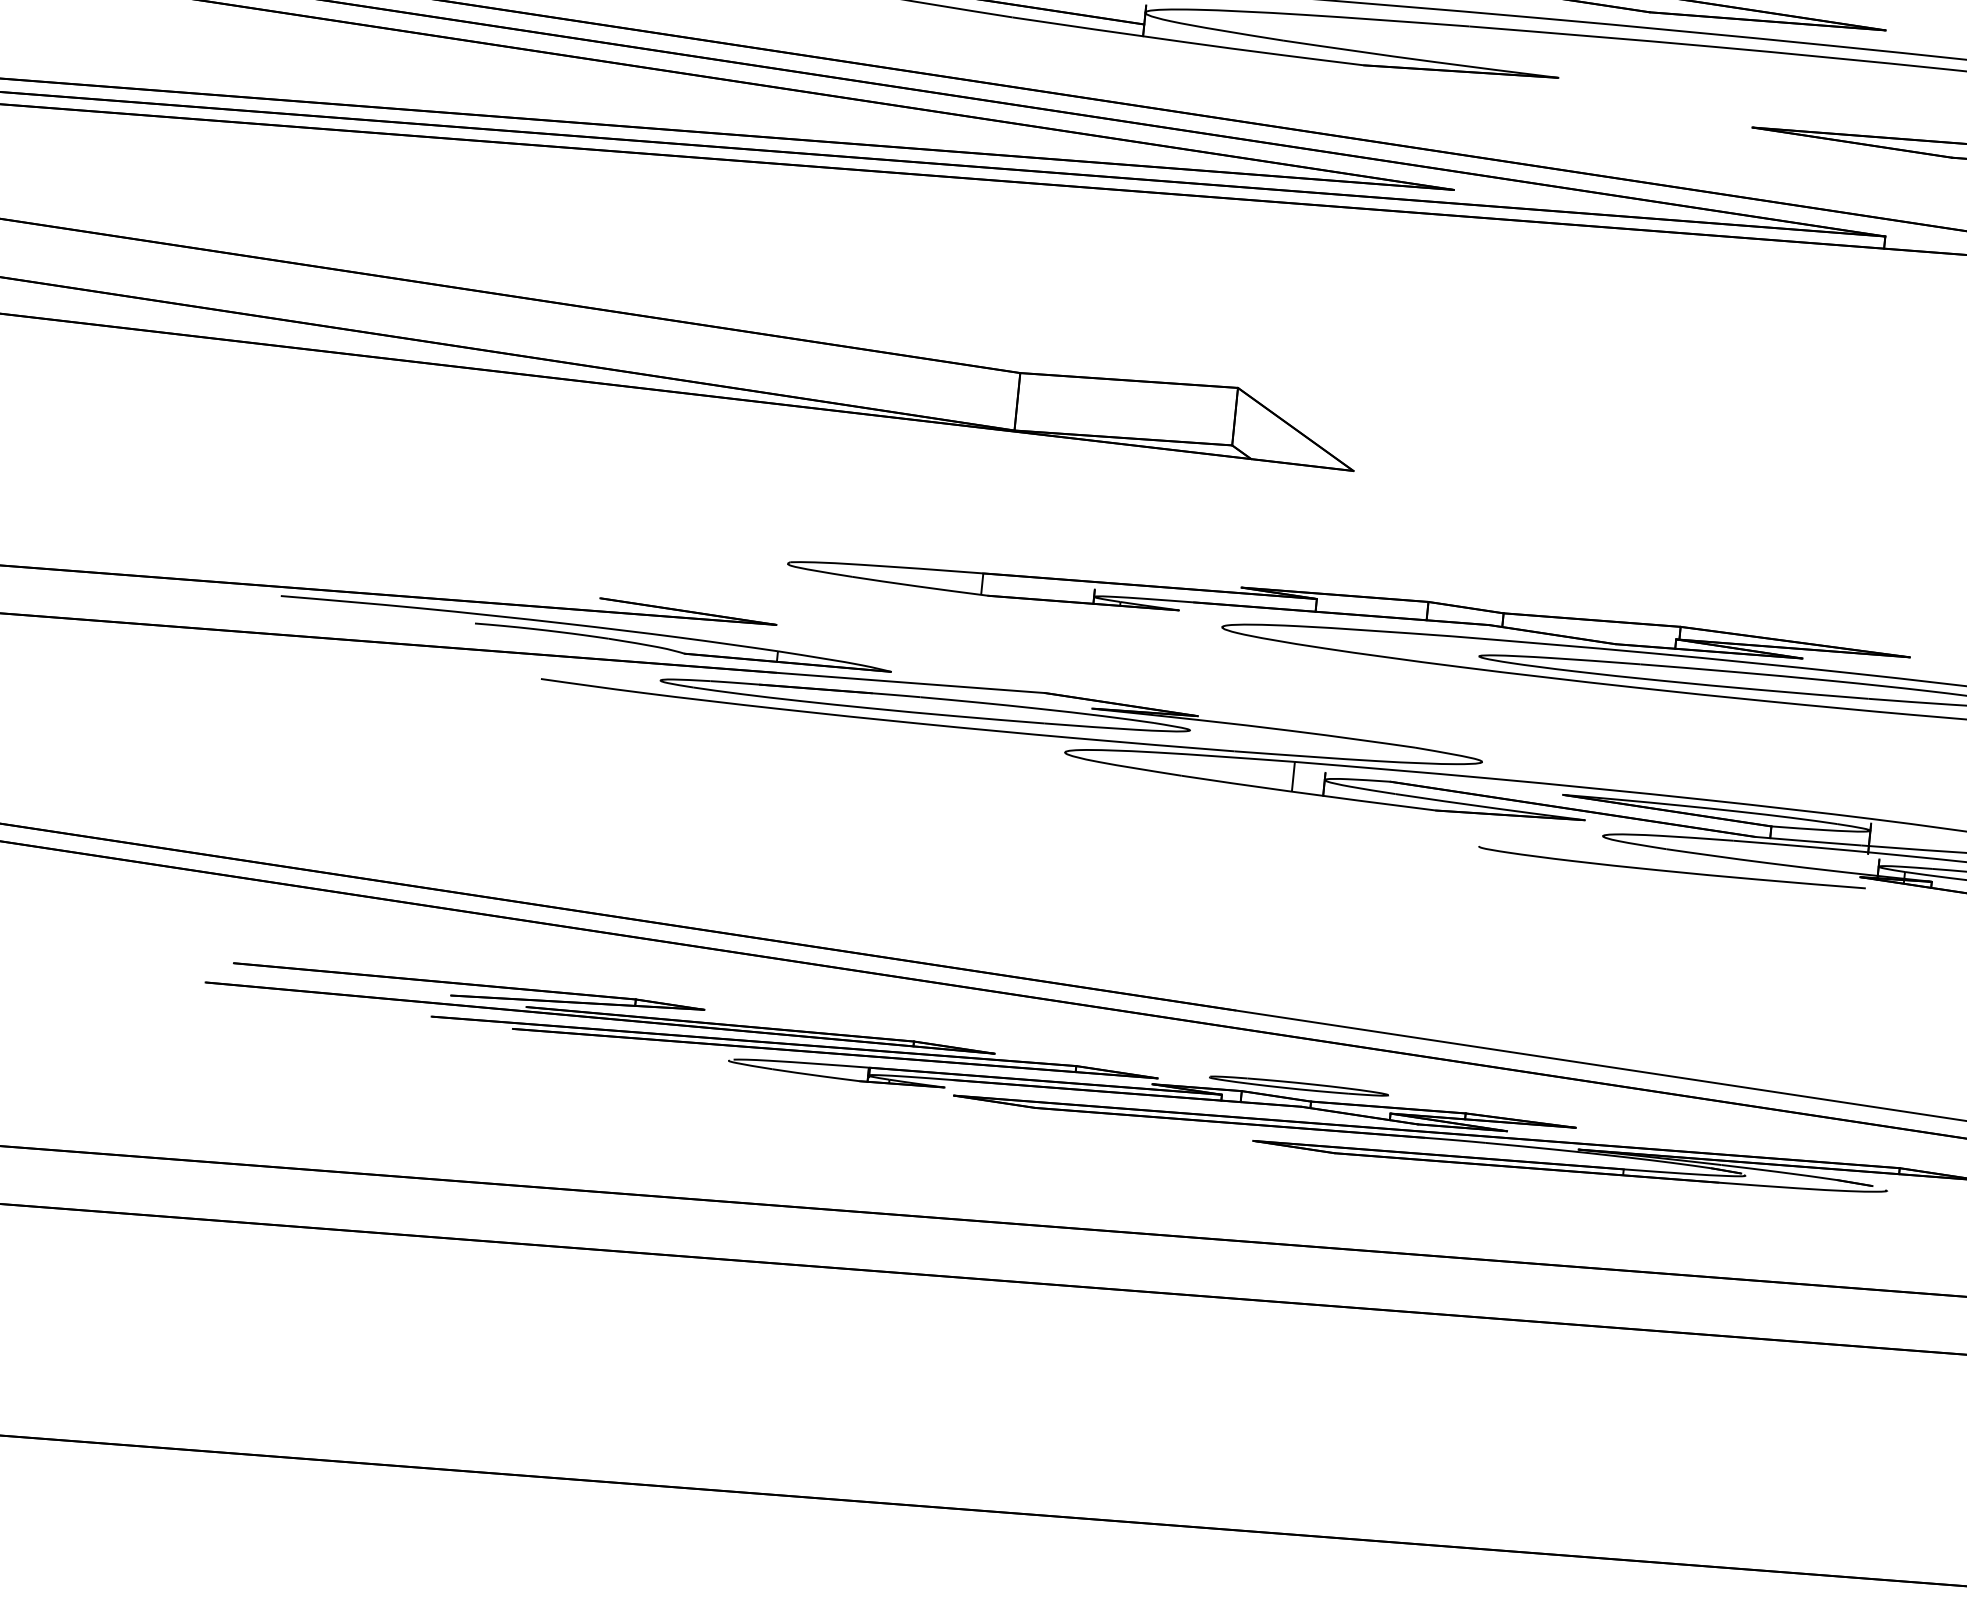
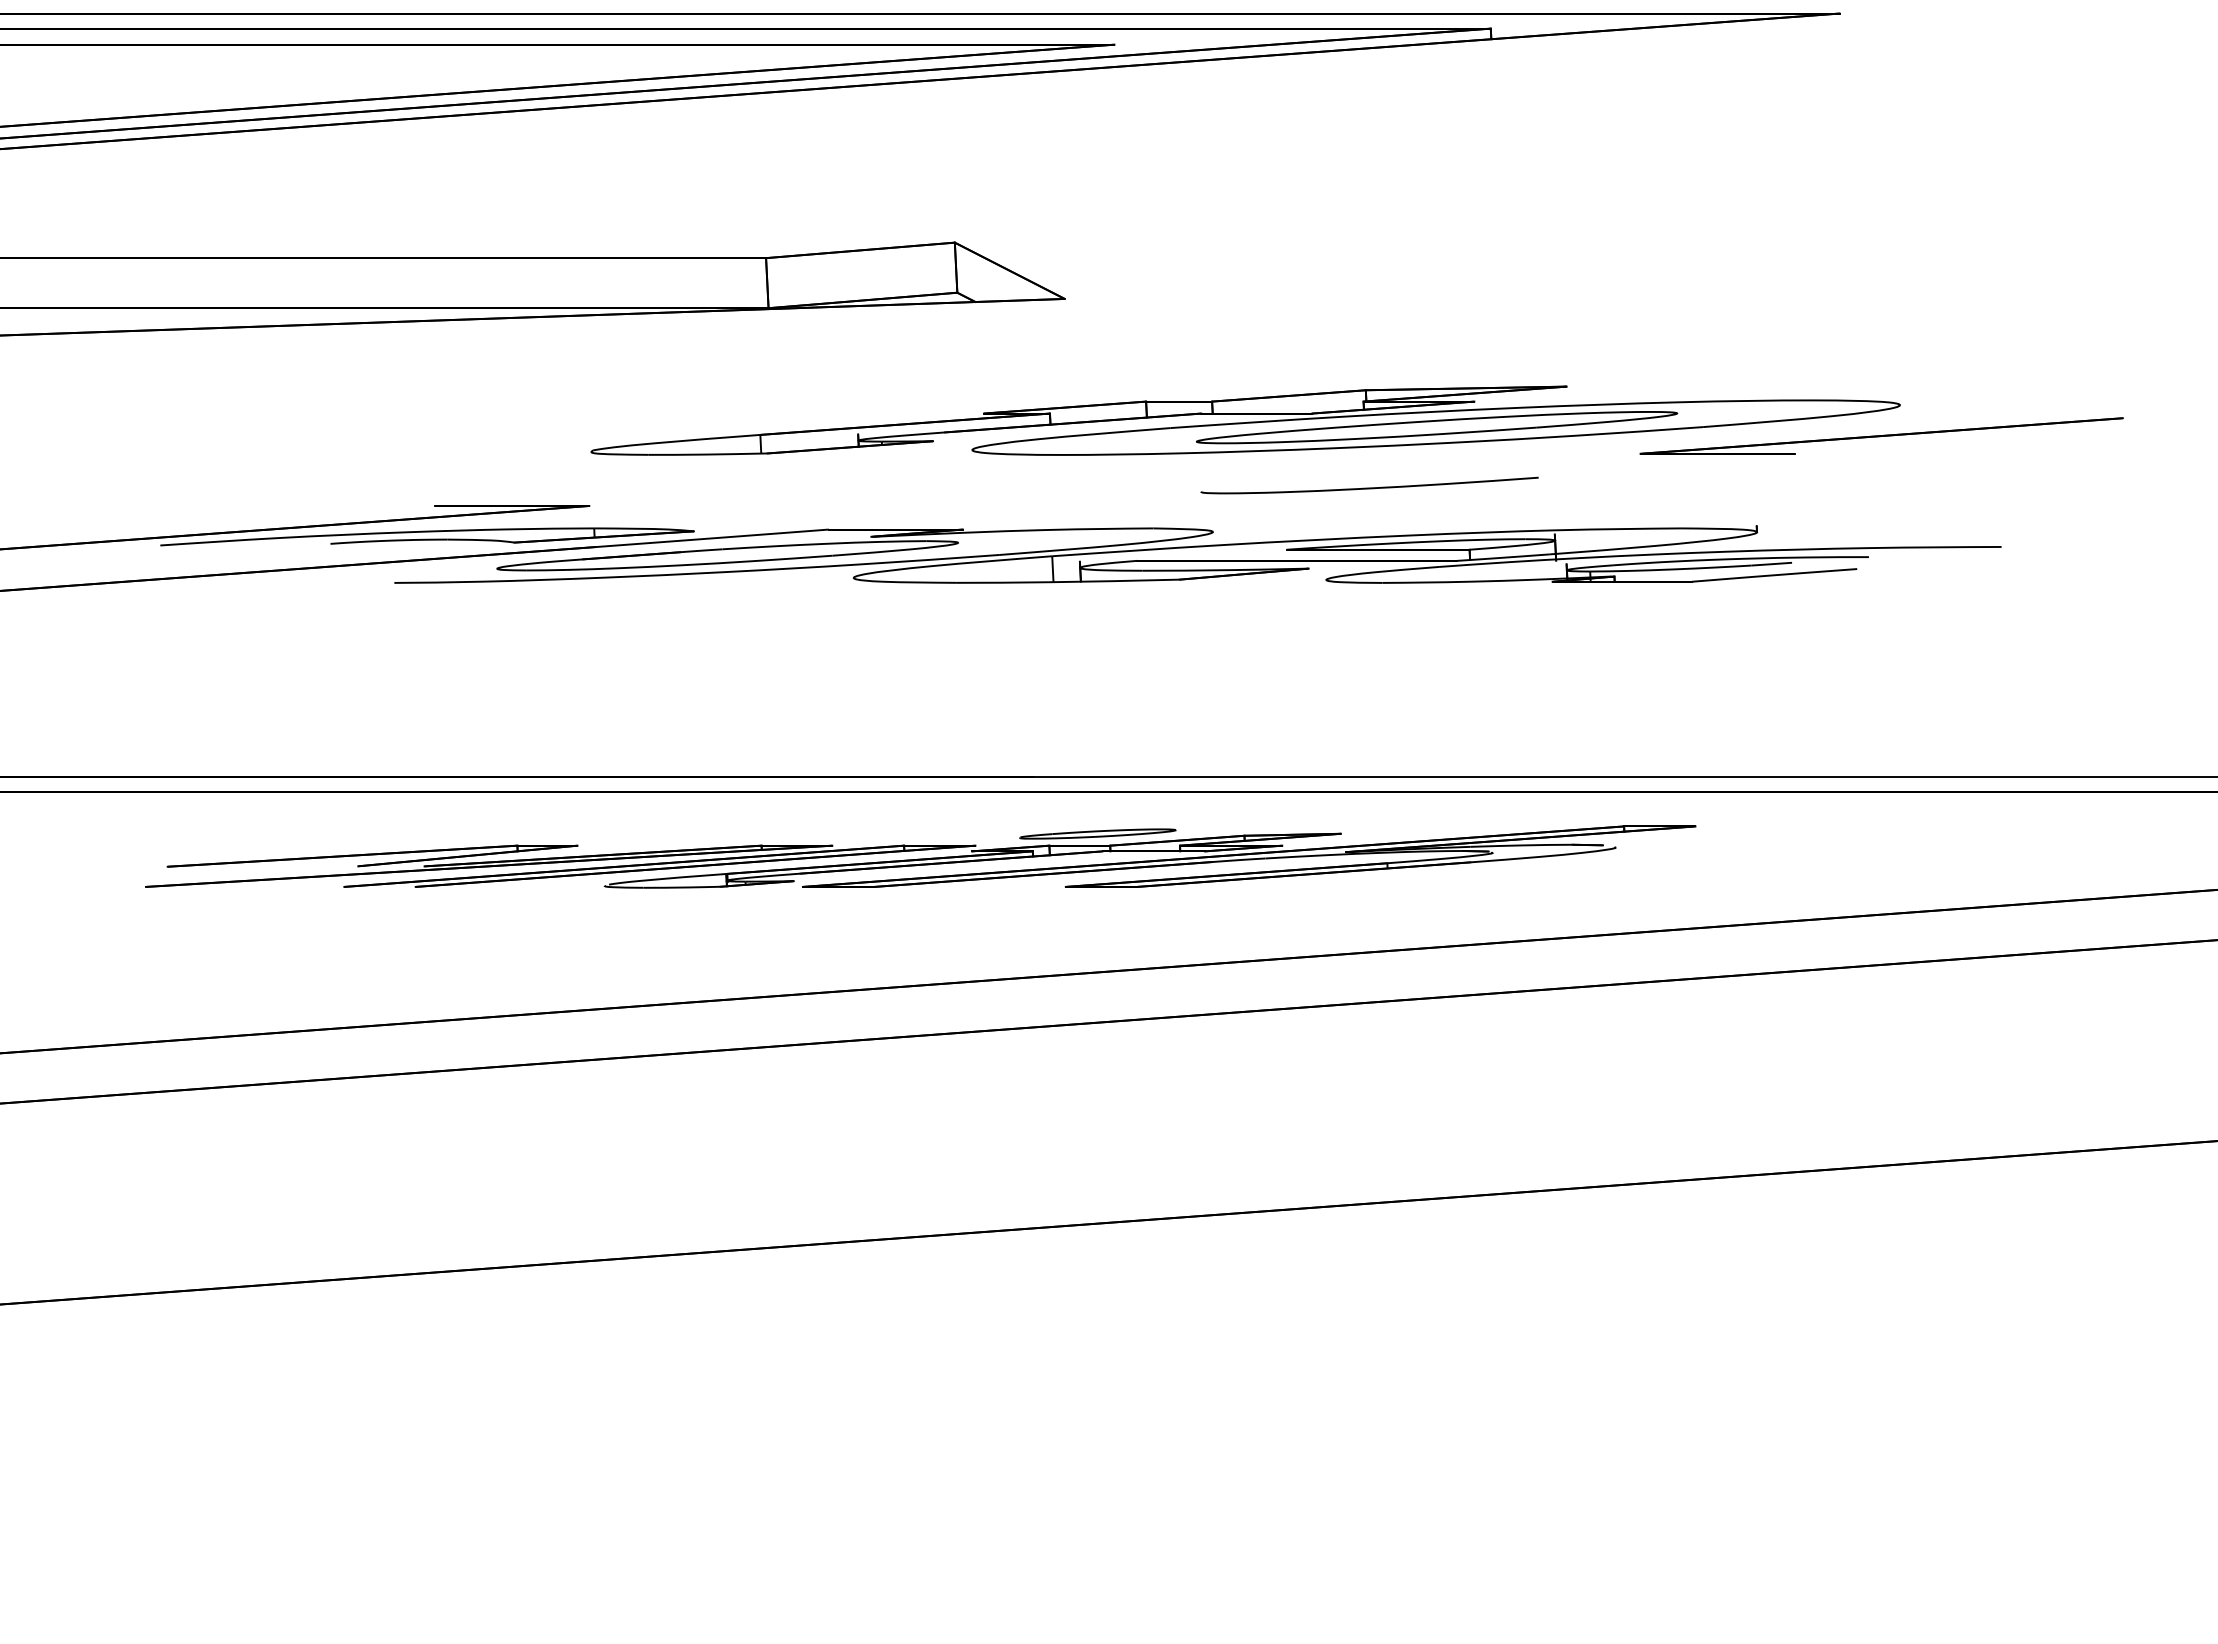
curve: (1671, 870) -> (1369, 487), moved

